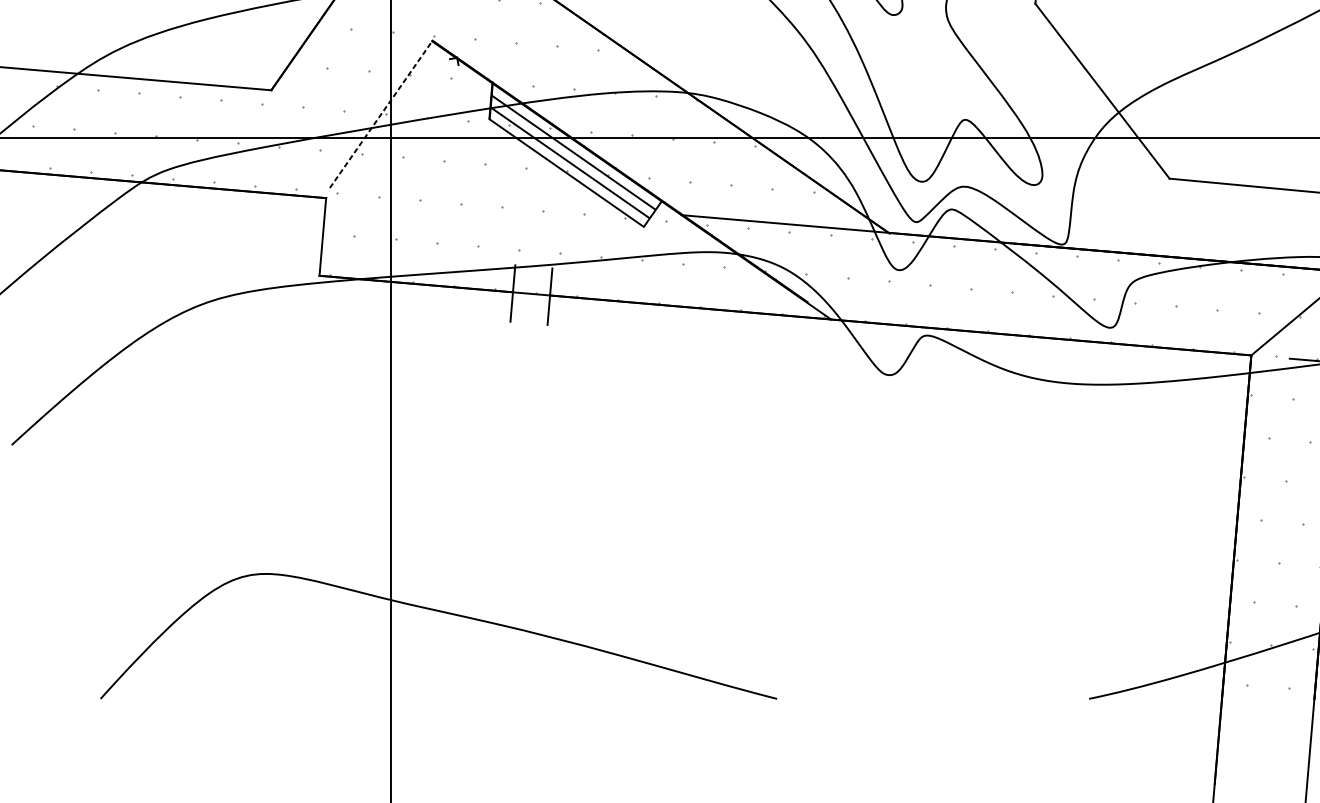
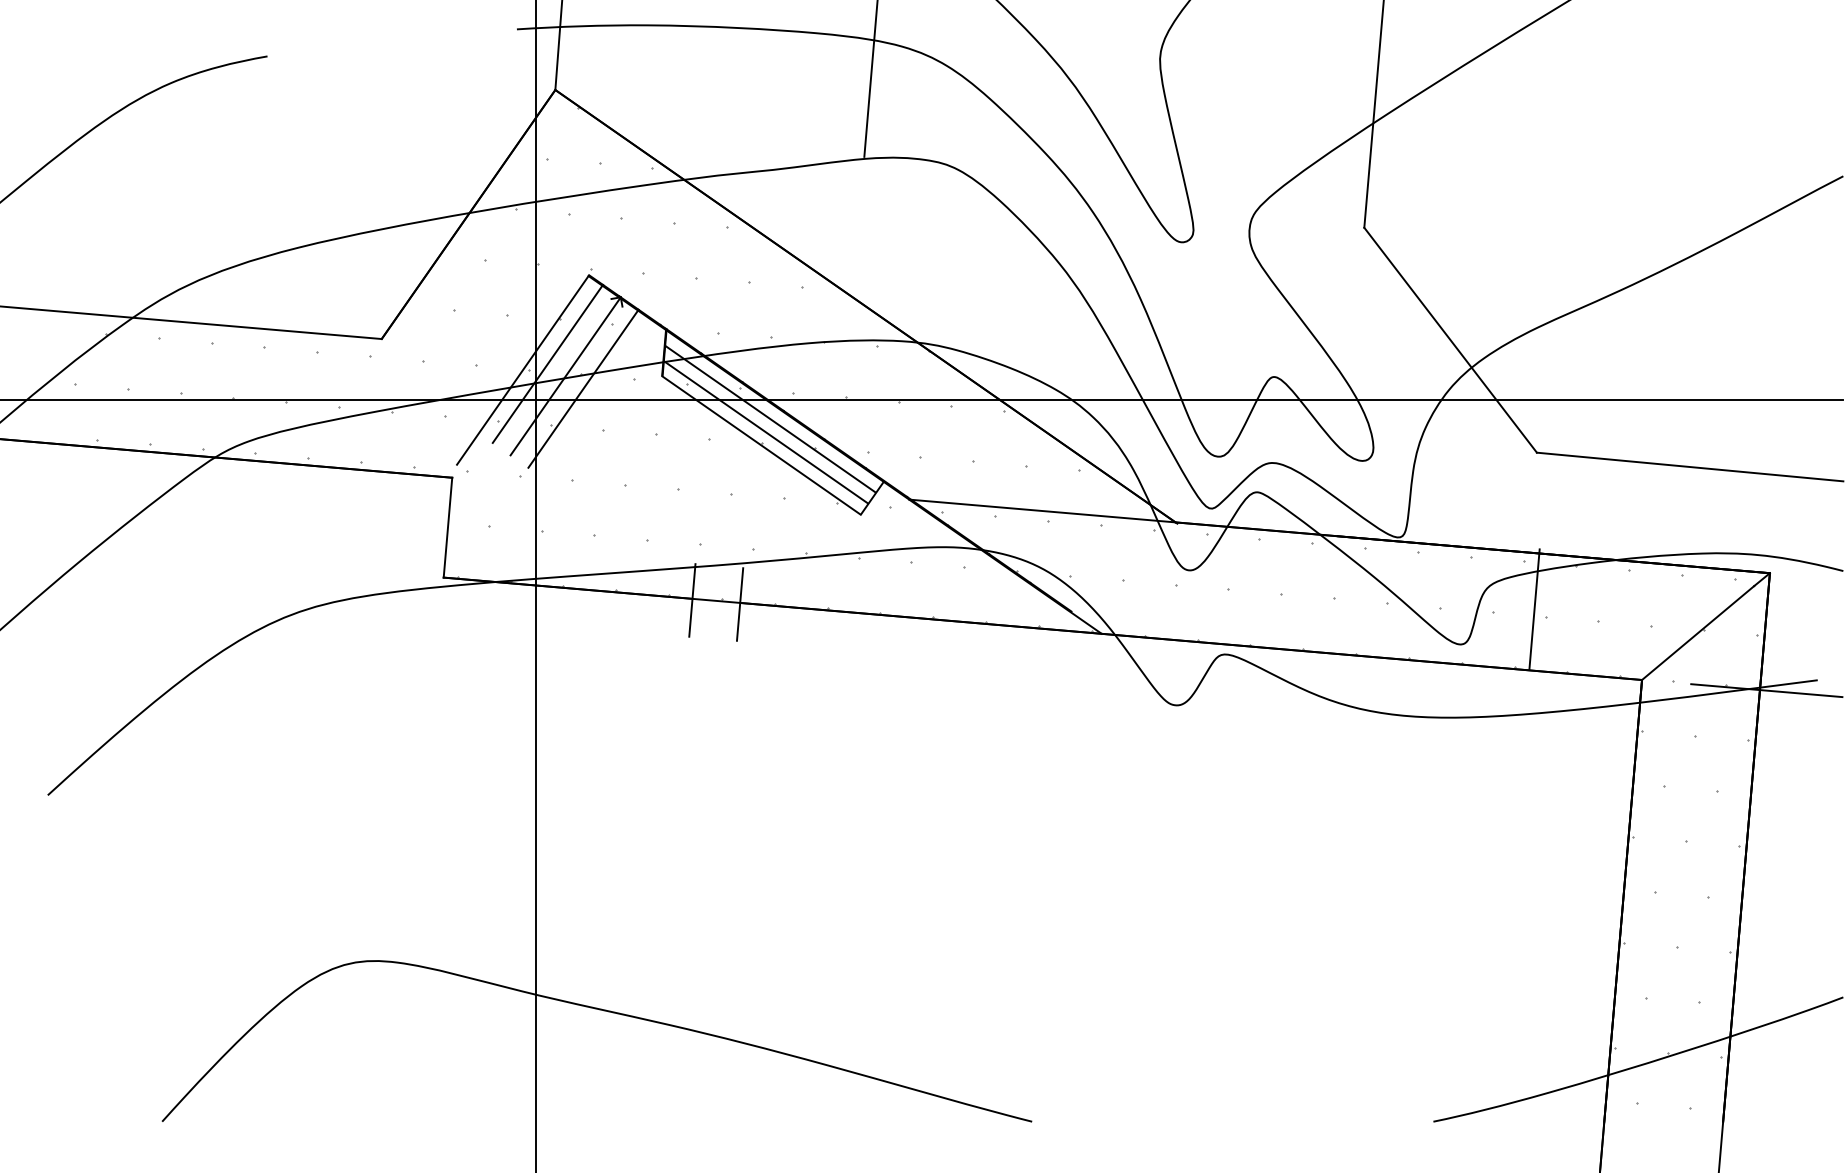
line: (400, 109) -> (547, 363), added
line: (381, 114) -> (523, 370), dashed -> solid
line: (414, 119) -> (565, 376), added
line: (428, 128) -> (583, 388), added
line: (1167, 299) -> (1534, 608), added

